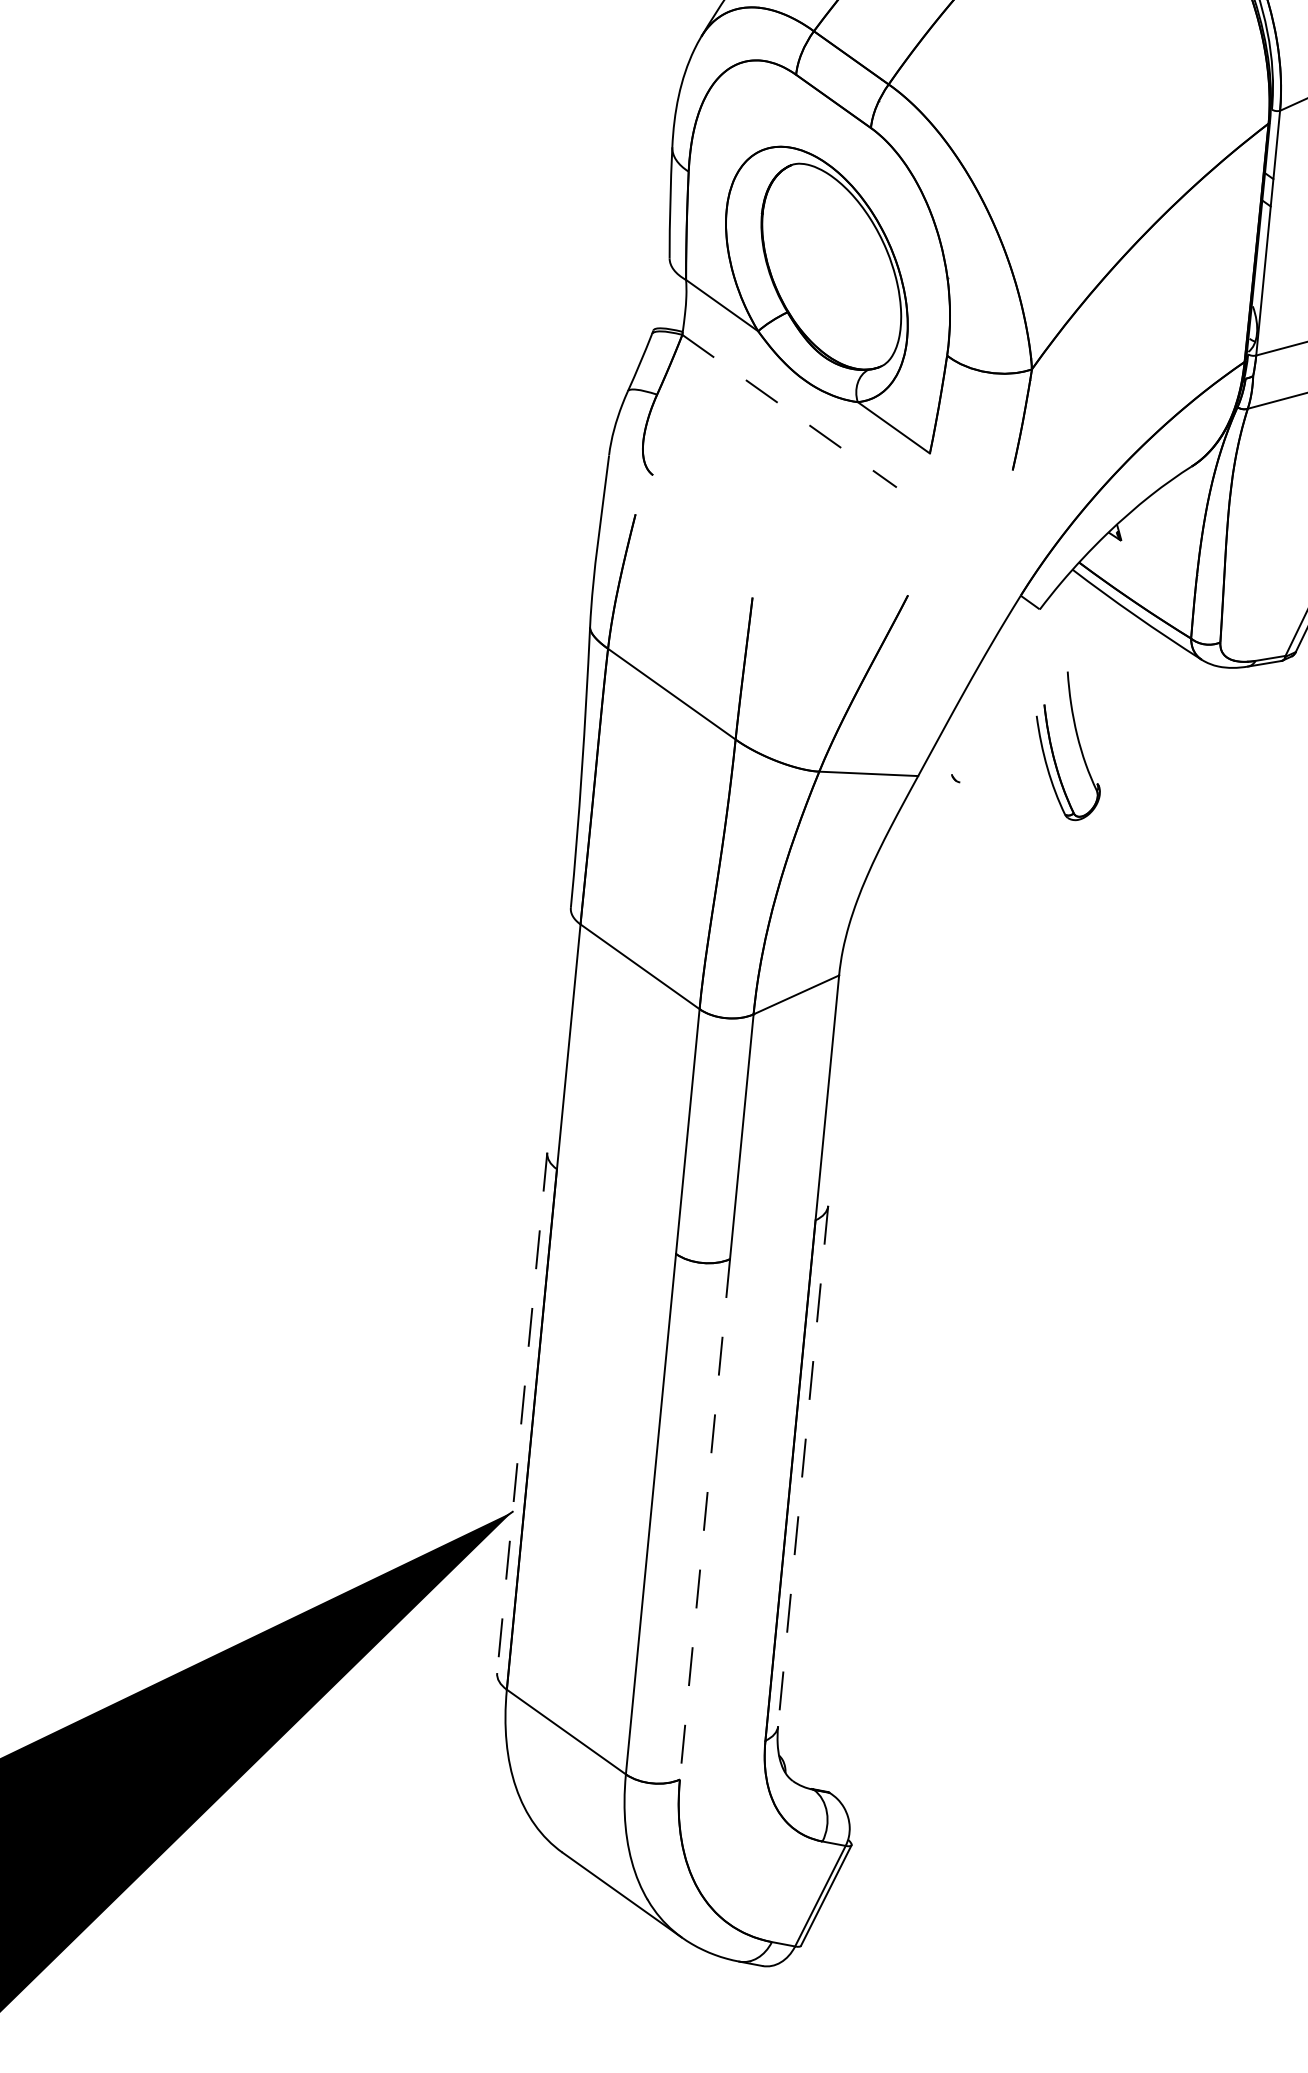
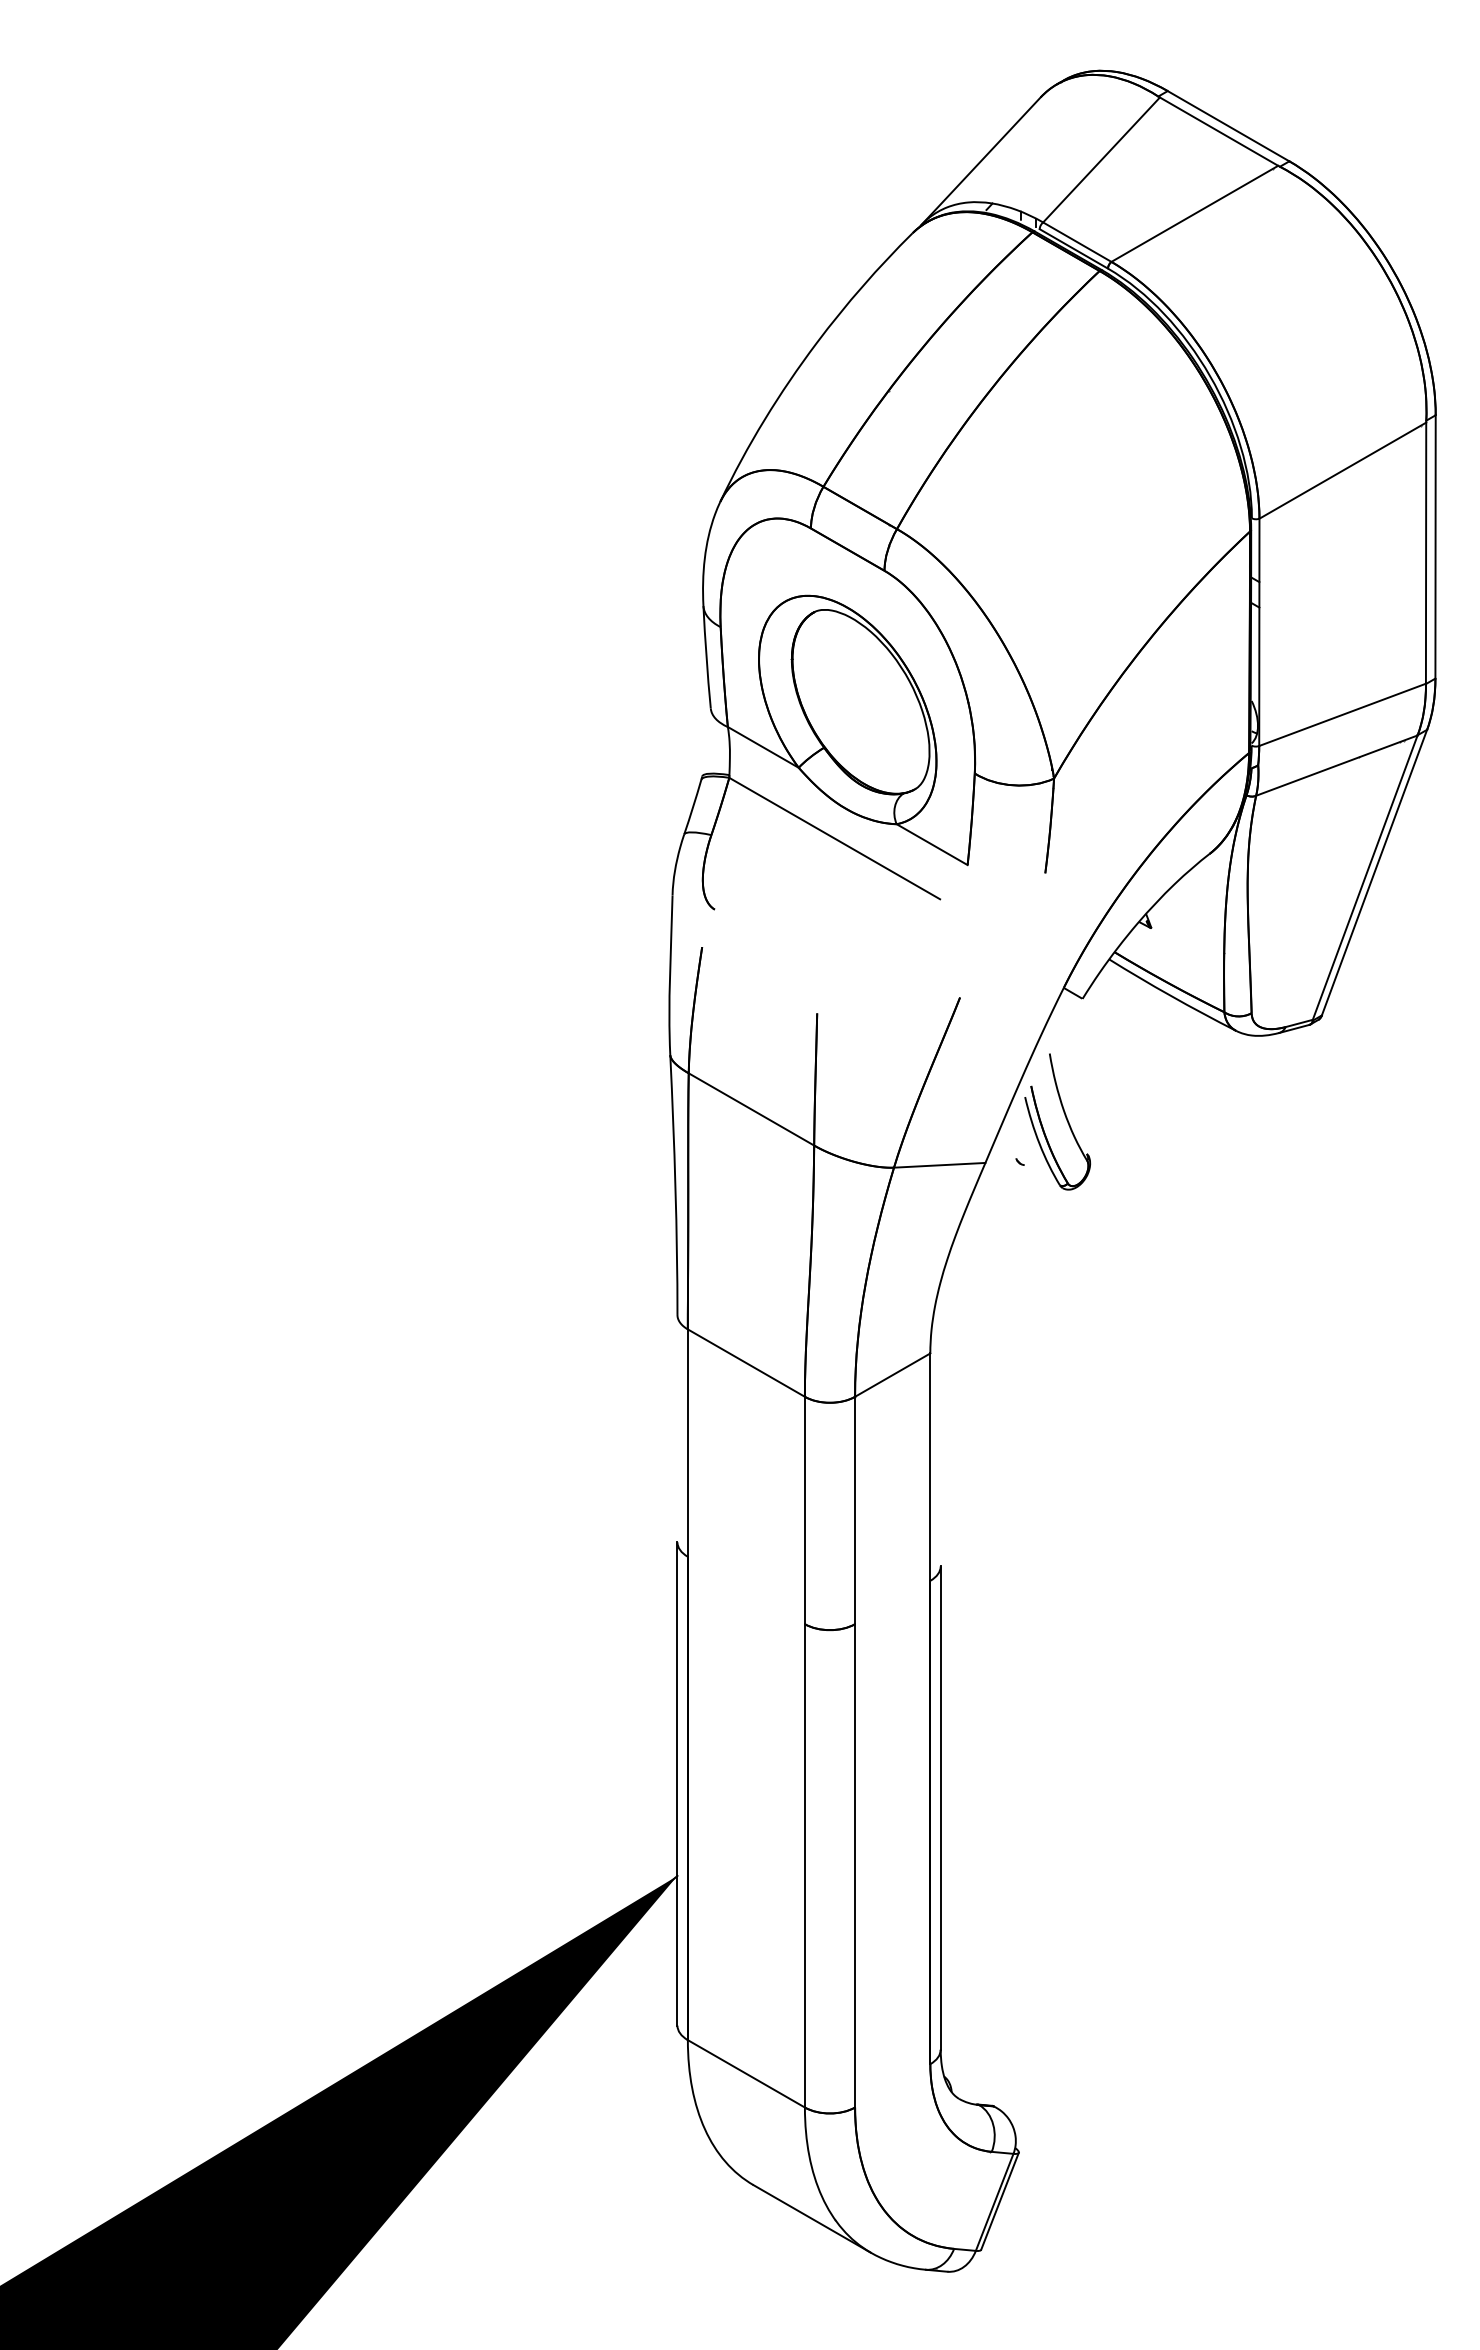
line: (789, 411) -> (834, 838), dashed -> solid
part: (1077, 743) -> (1065, 1118), moved
line: (522, 1413) -> (677, 1784), dashed -> solid
line: (802, 1466) -> (940, 1808), dashed -> solid
line: (705, 1519) -> (855, 1865), dashed -> solid

